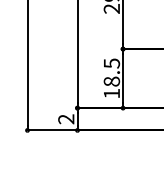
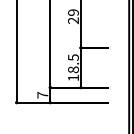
text: (65, 118) -> (42, 94), 2 -> 7

